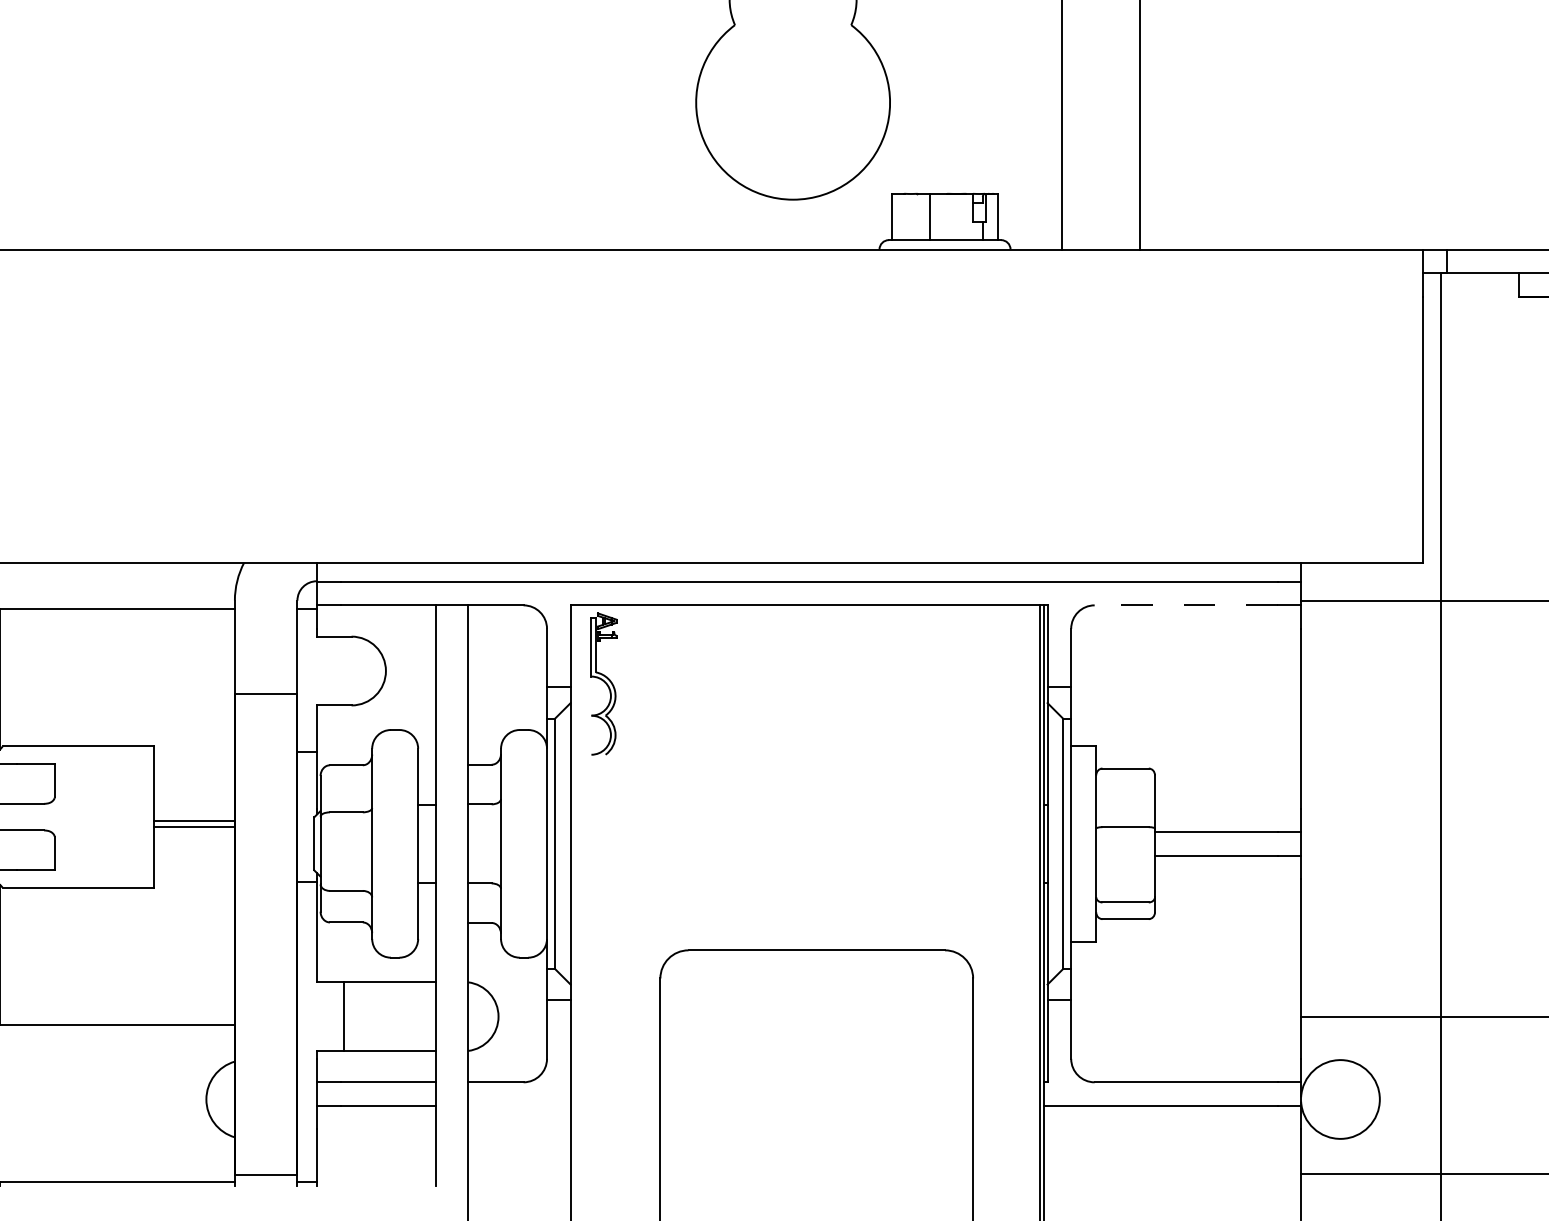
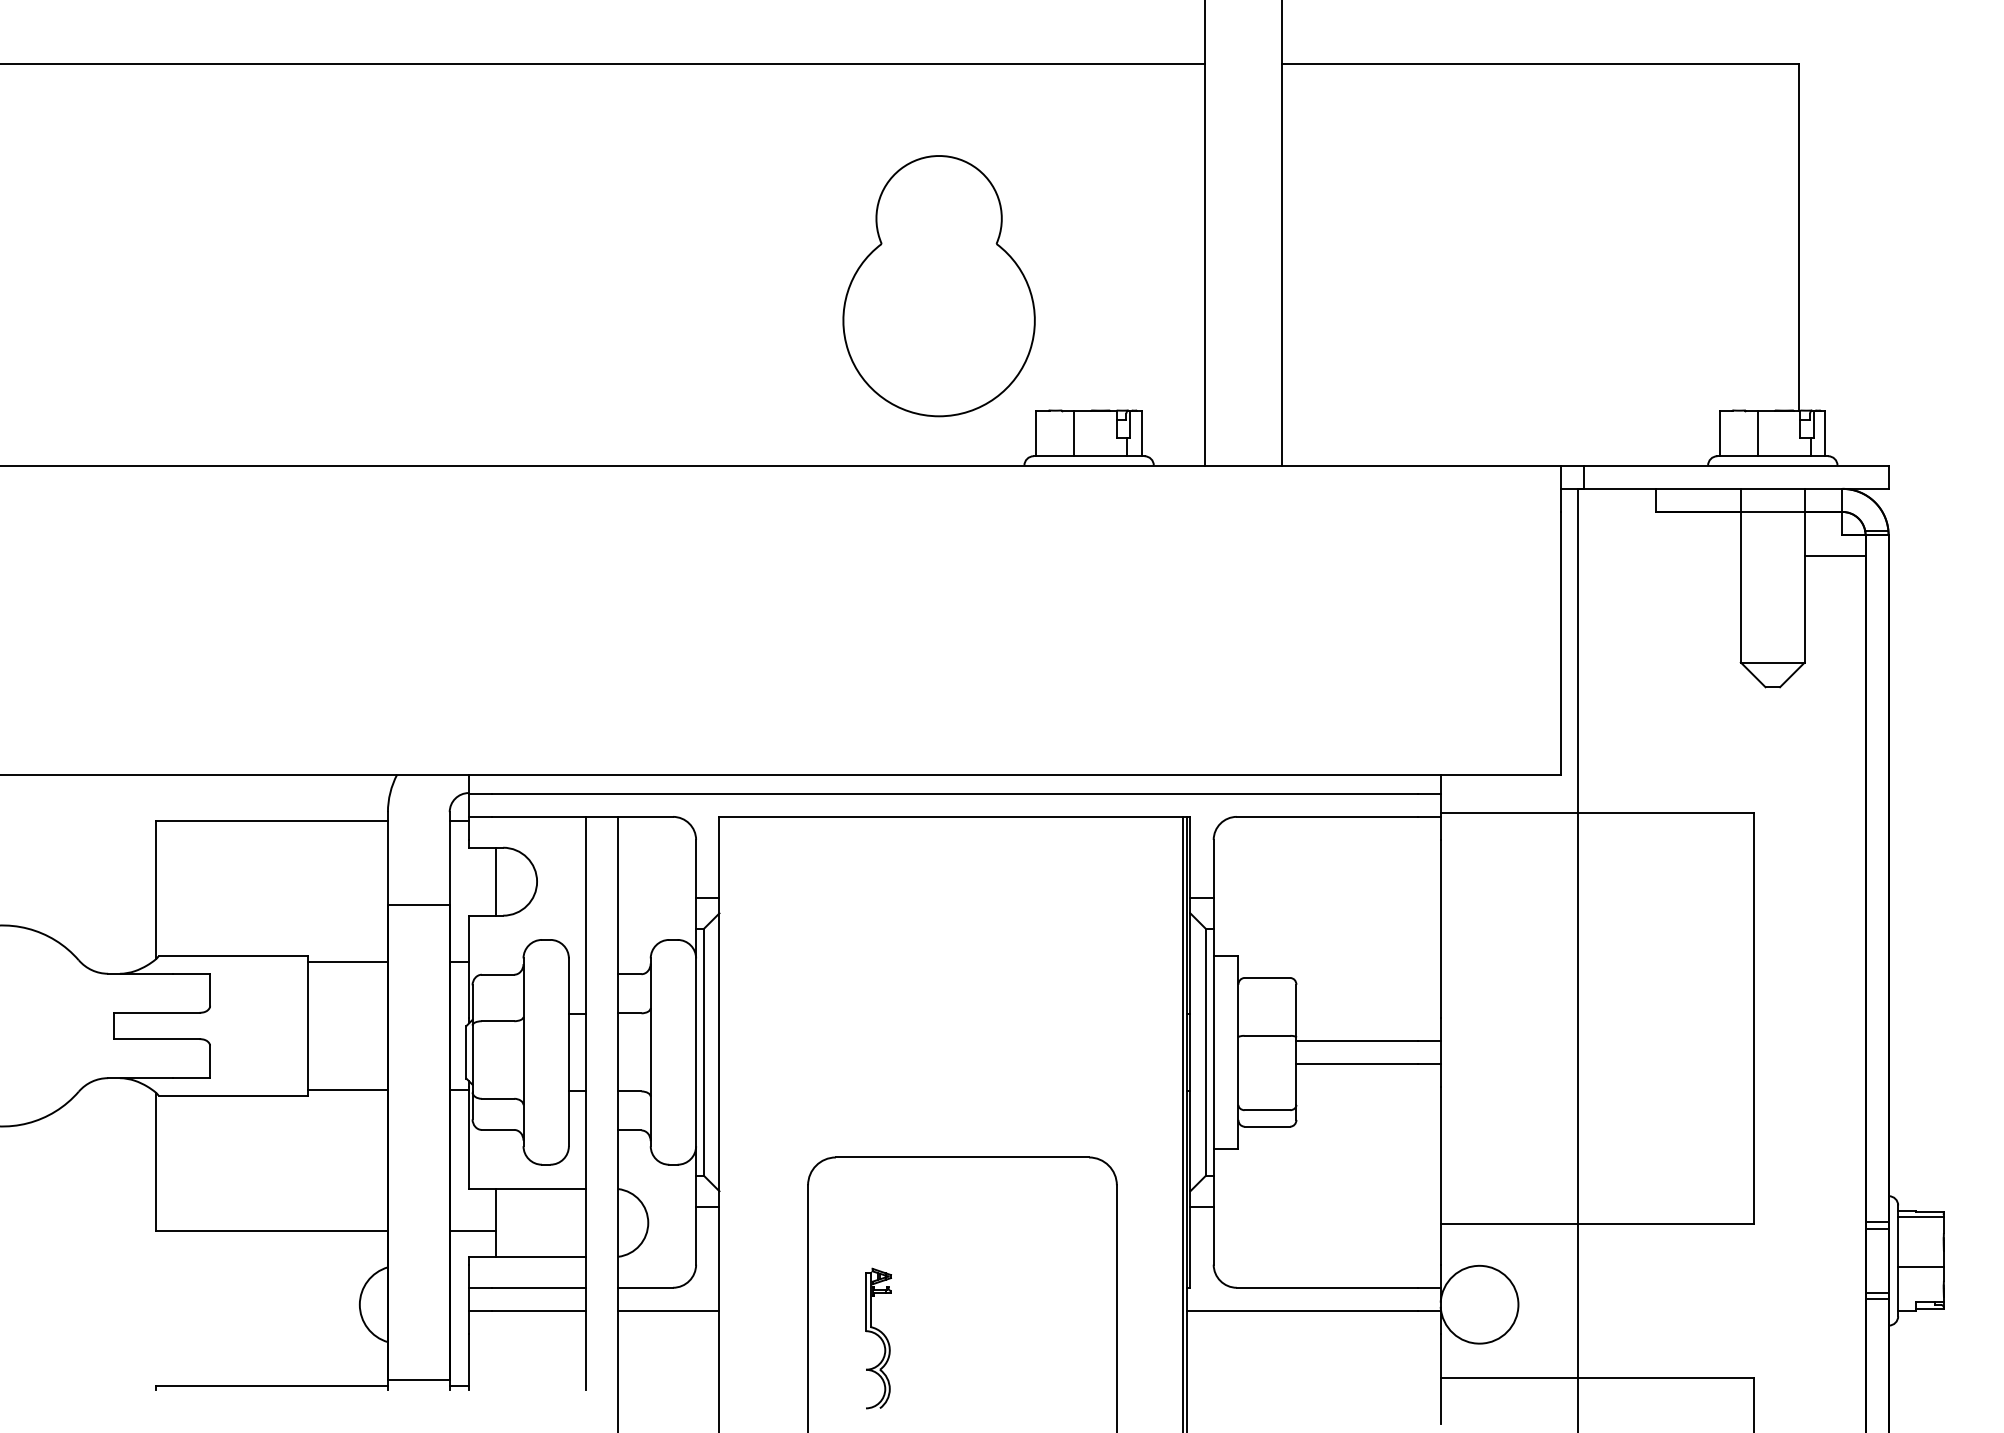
line: (1185, 605) -> (1326, 816), dashed -> solid
line: (344, 670) -> (496, 881), added
part: (604, 683) -> (878, 1338), moved
line: (193, 821) -> (347, 1090), moved
line: (193, 826) -> (347, 961), moved
line: (320, 1025) -> (472, 1231), added
line: (519, 1105) -> (668, 1310), added

